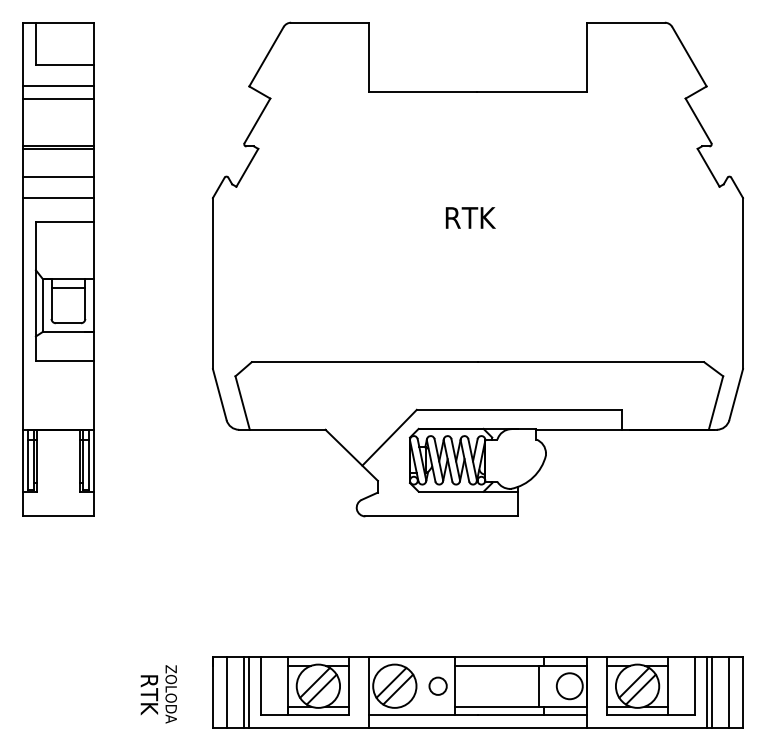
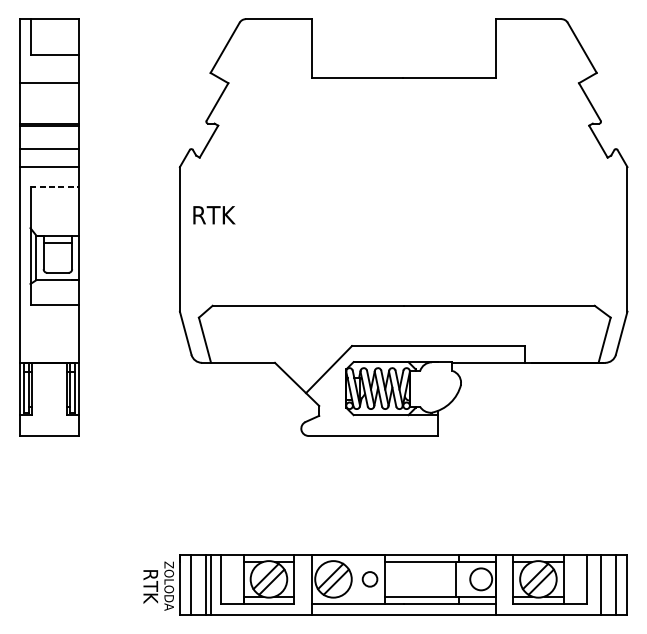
line: (57, 86) -> (48, 72), removed
text: (470, 217) -> (214, 214), moved
line: (65, 221) -> (55, 186), solid -> dashed
line: (706, 692) -> (596, 584), removed
text: (158, 694) -> (158, 586), moved

